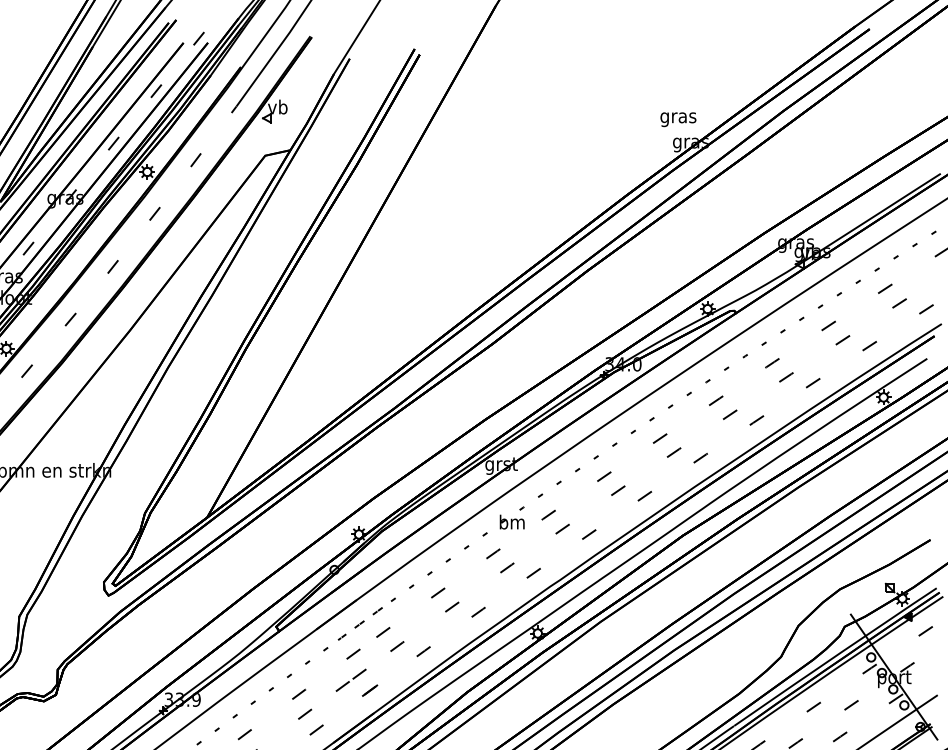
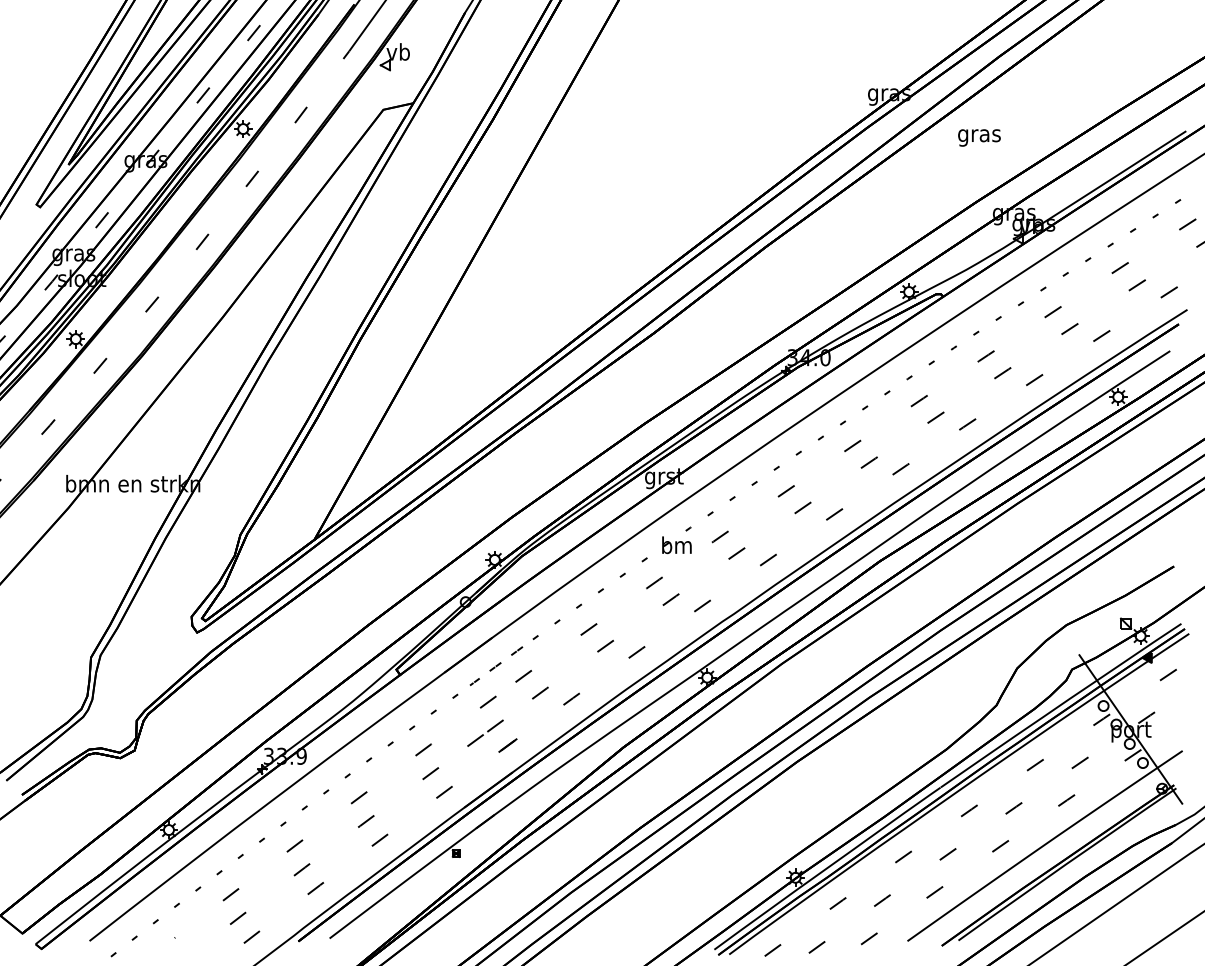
text: (678, 119) -> (979, 137), moved

